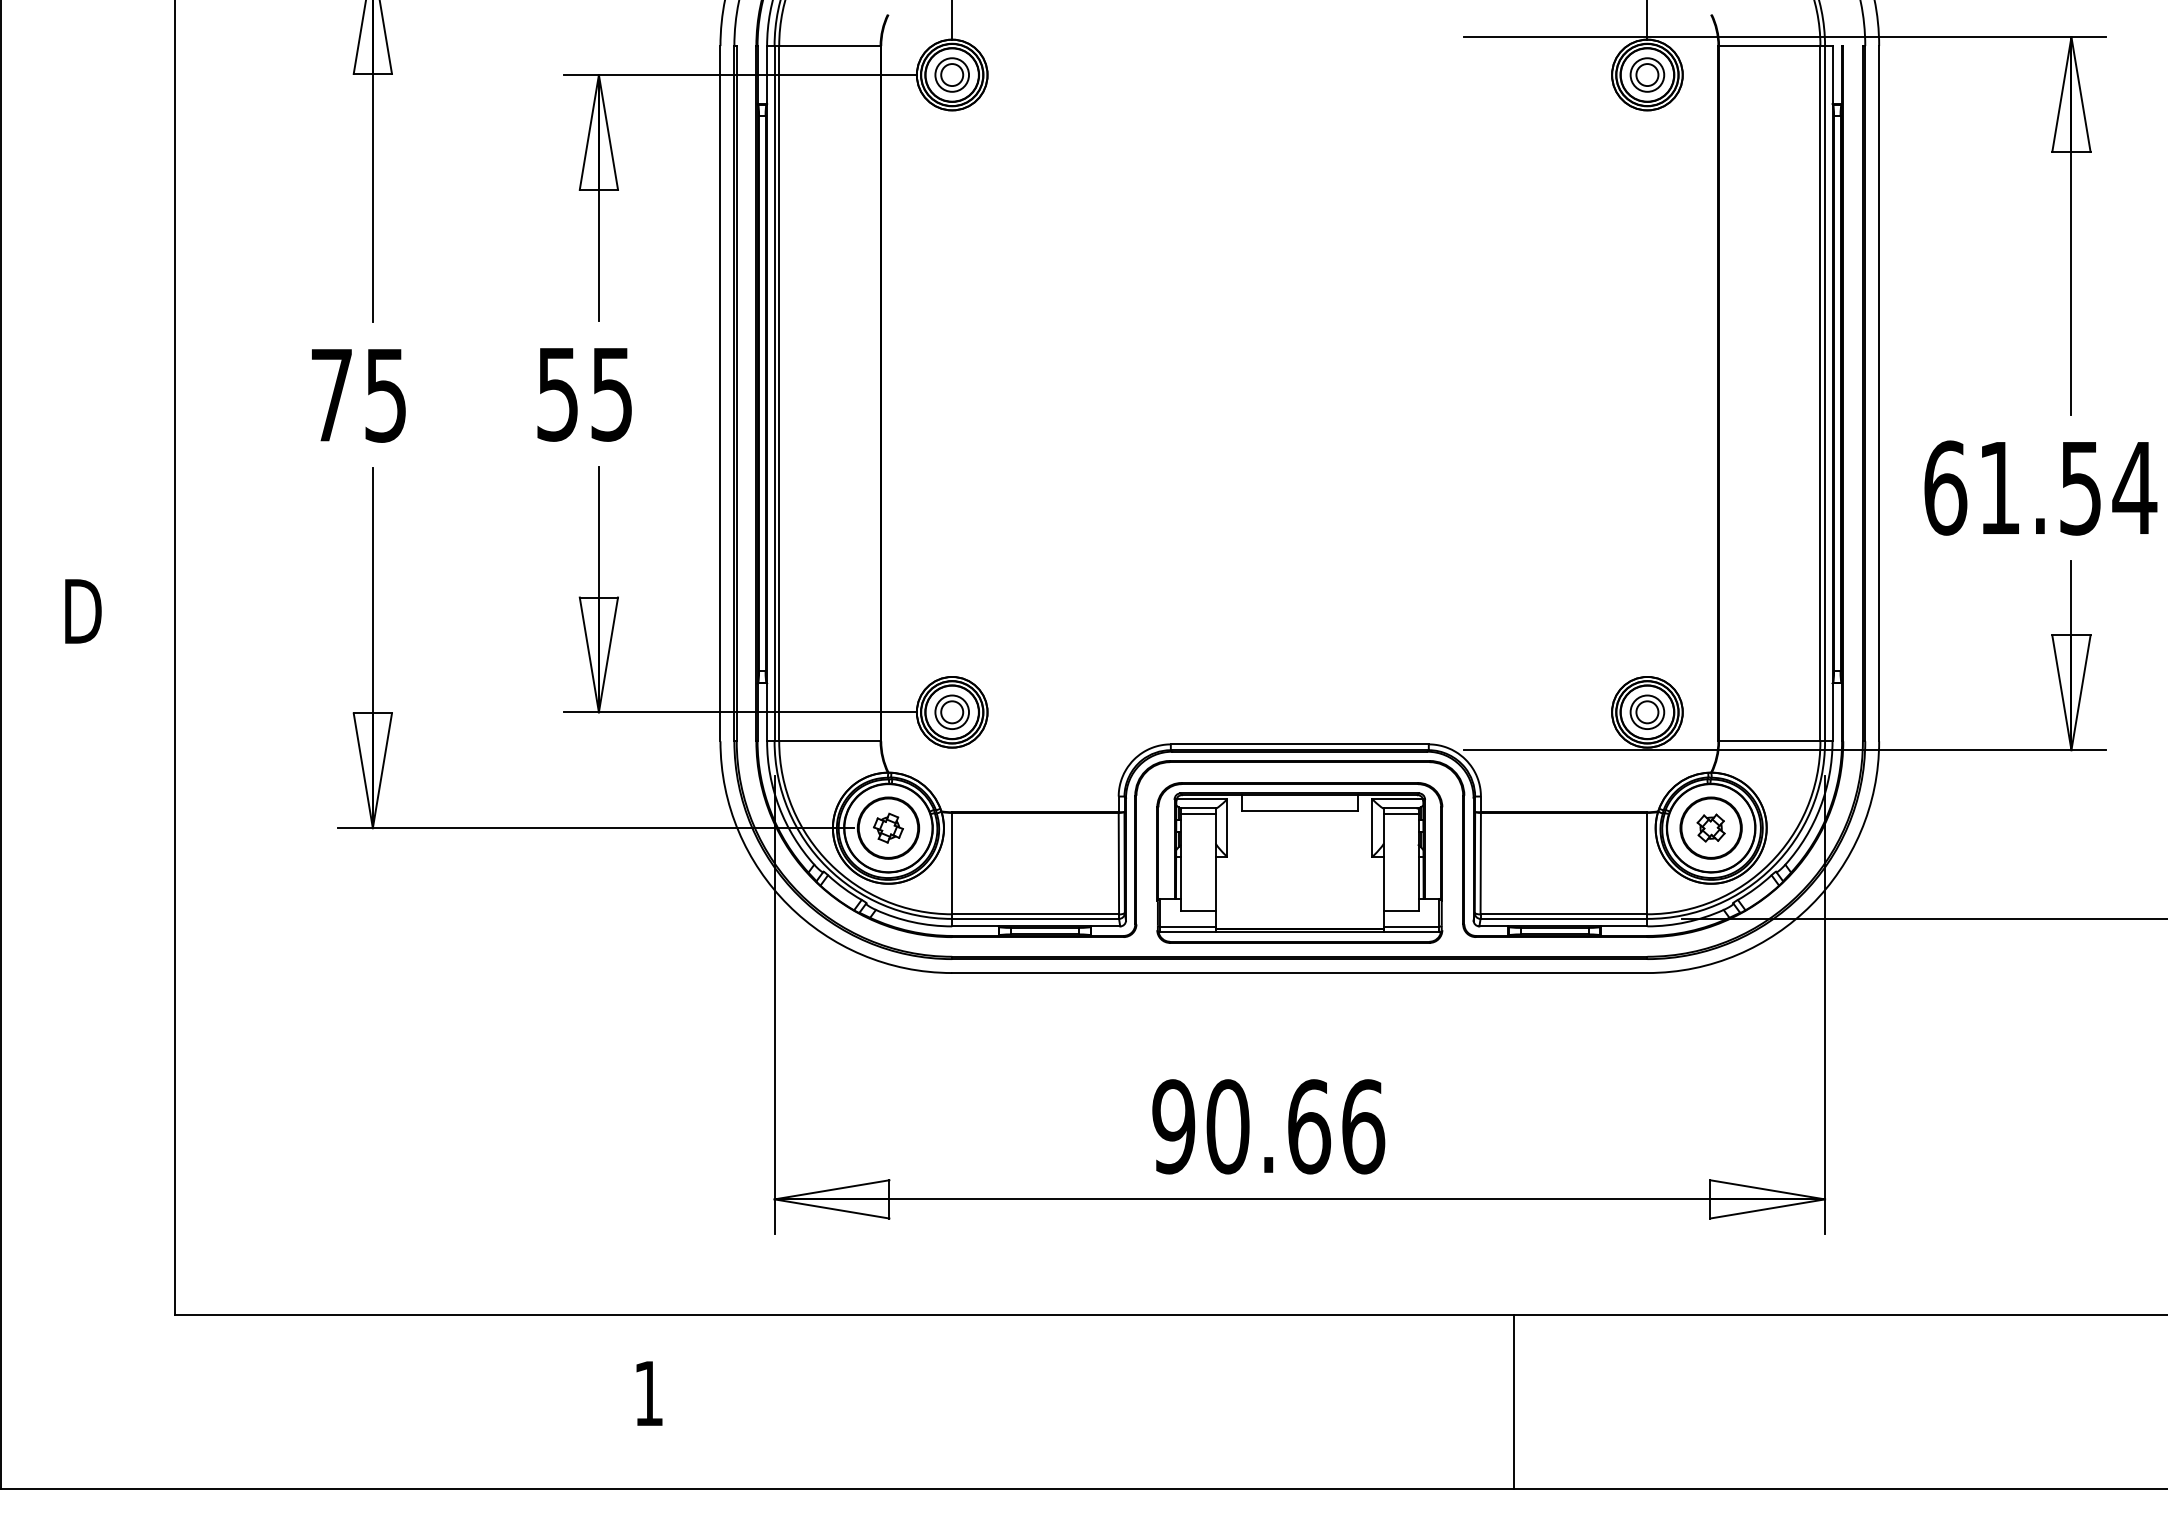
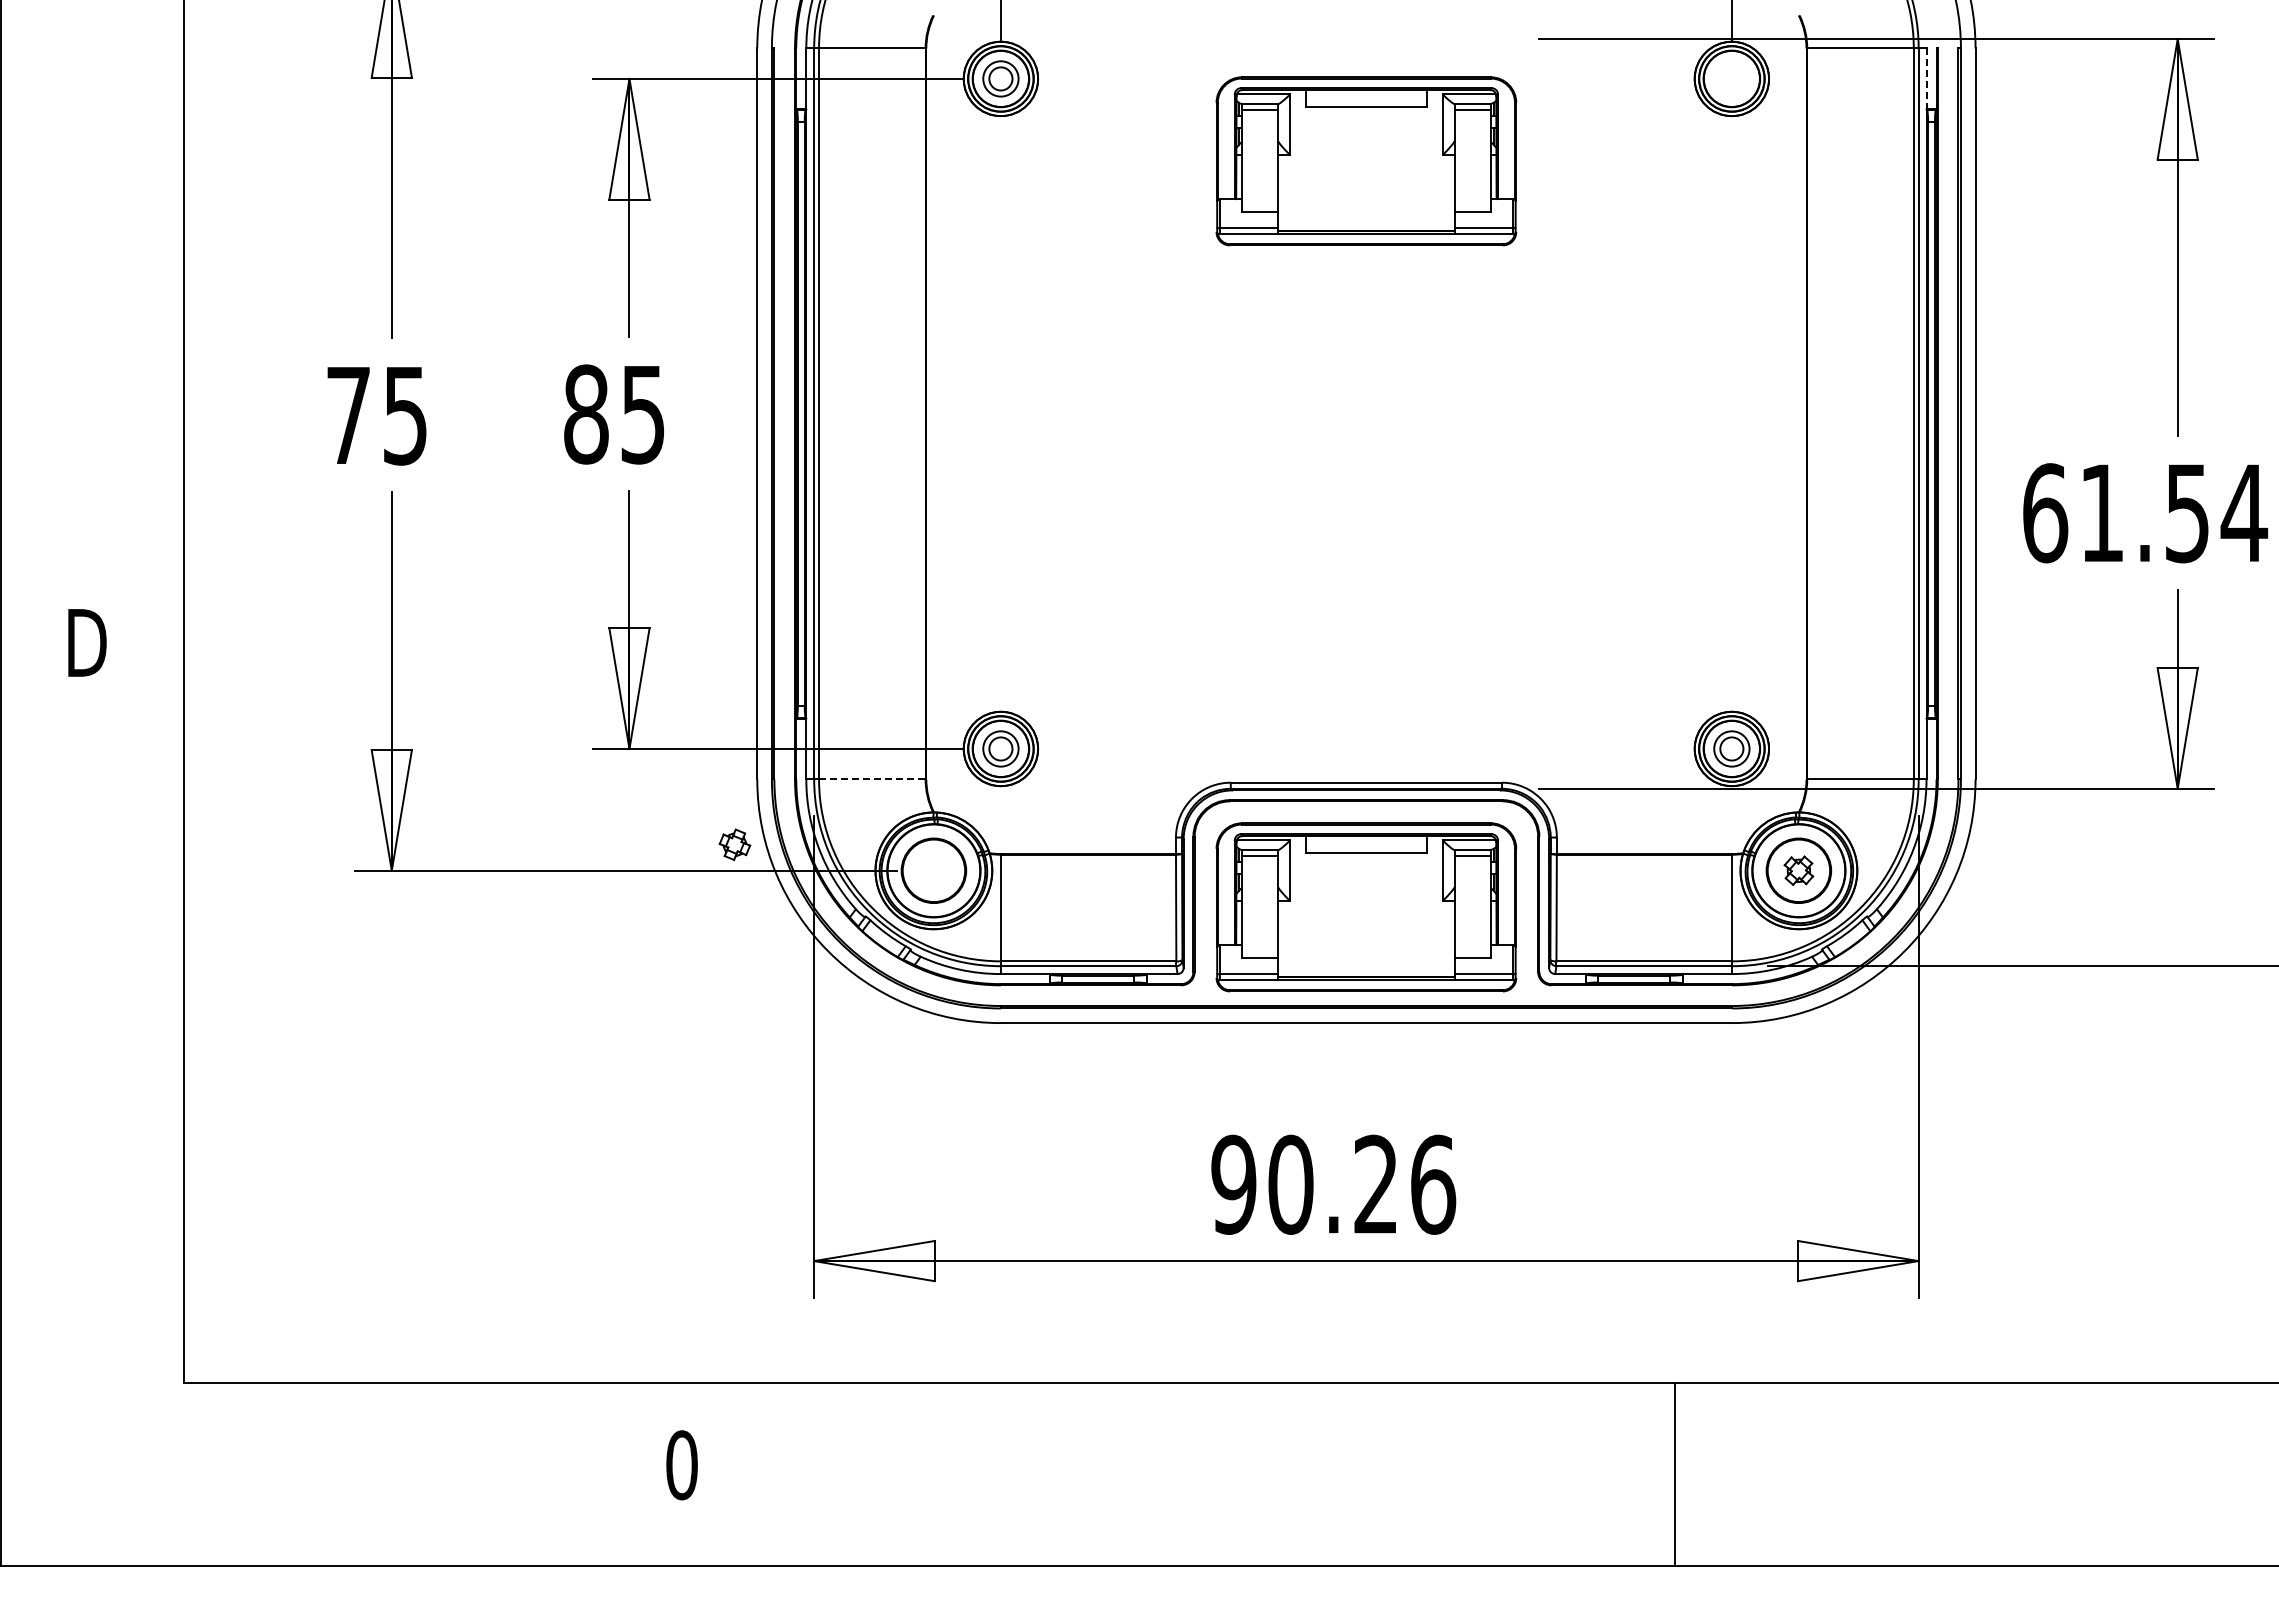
part: (1647, 74) -> (1731, 78), removed
line: (1832, 75) -> (1926, 79), solid -> dashed
part: (1299, 153) -> (1366, 161), added
text: (558, 394) -> (586, 414), 55 -> 85
line: (830, 741) -> (872, 779), solid -> dashed
part: (888, 827) -> (734, 844), moved
text: (1309, 1126) -> (1376, 1184), 90.66 -> 90.26
text: (648, 1393) -> (681, 1465), 1 -> 0
line: (1513, 1401) -> (1675, 1473), moved

